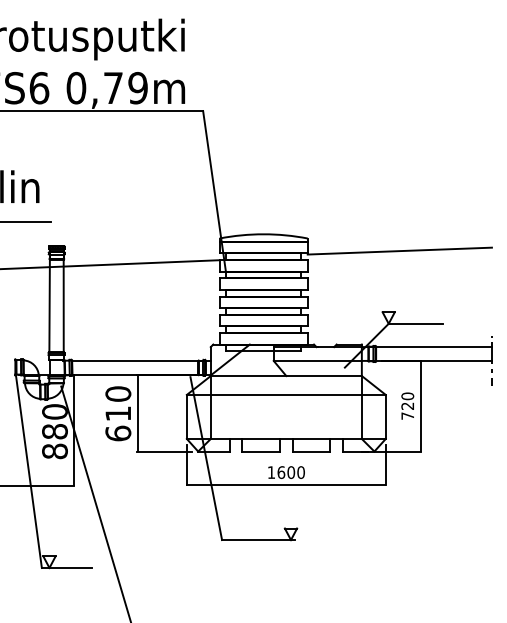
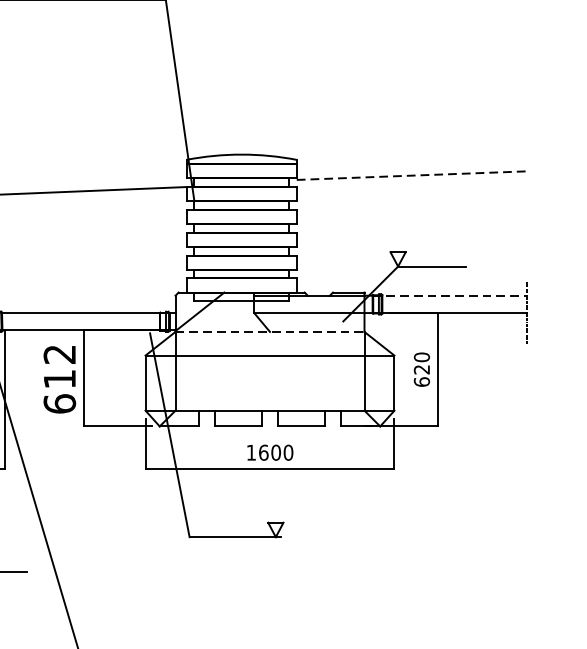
line: (400, 251) -> (412, 176), solid -> dashed
line: (430, 347) -> (450, 296), solid -> dashed
line: (286, 376) -> (270, 332), solid -> dashed
text: (118, 393) -> (60, 353), 610 -> 612
text: (407, 415) -> (421, 381), 720 -> 620

